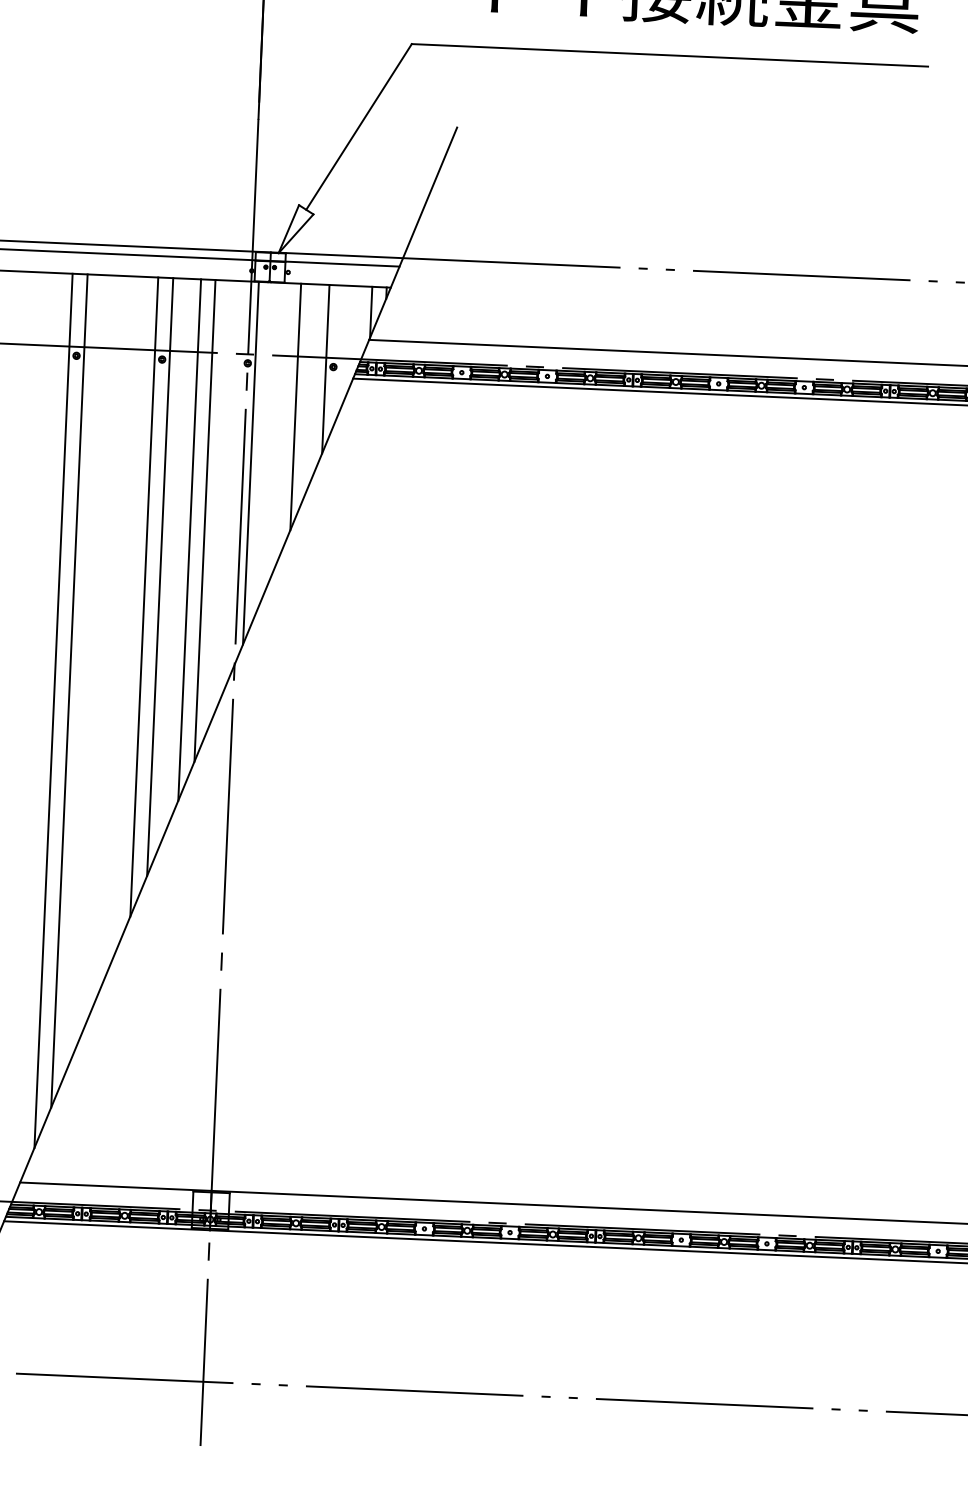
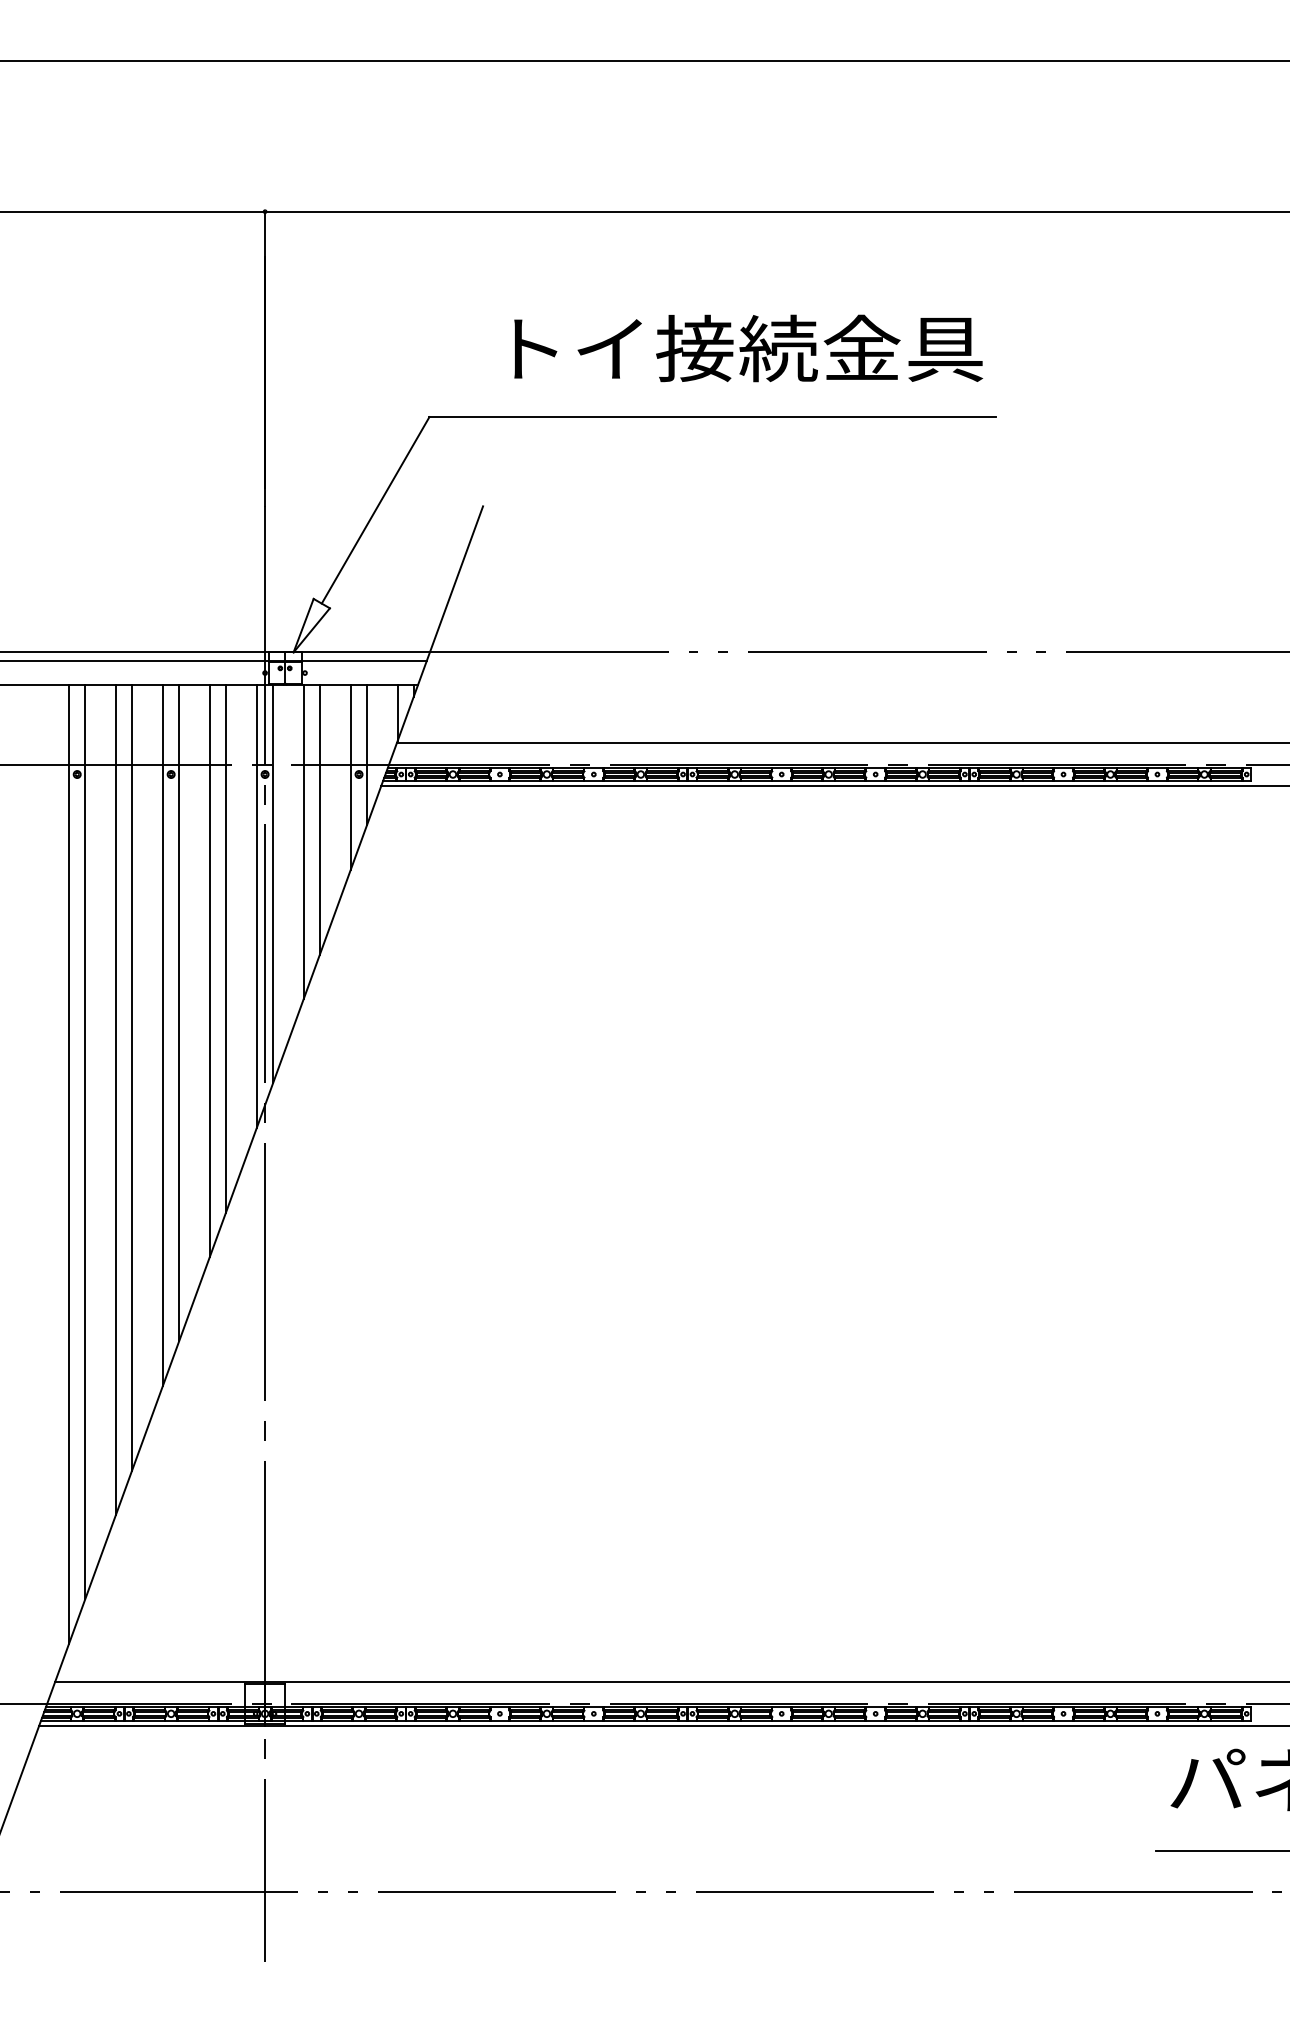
line: (341, 349) -> (367, 754), added
line: (280, 425) -> (303, 841), added
line: (234, 482) -> (256, 905), added
line: (113, 634) -> (131, 1077), added
line: (98, 653) -> (115, 1099), added

